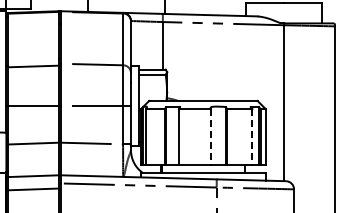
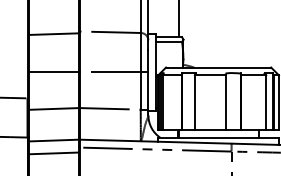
line: (211, 137) -> (226, 103), dashed -> solid
line: (252, 137) -> (266, 103), dashed -> solid

